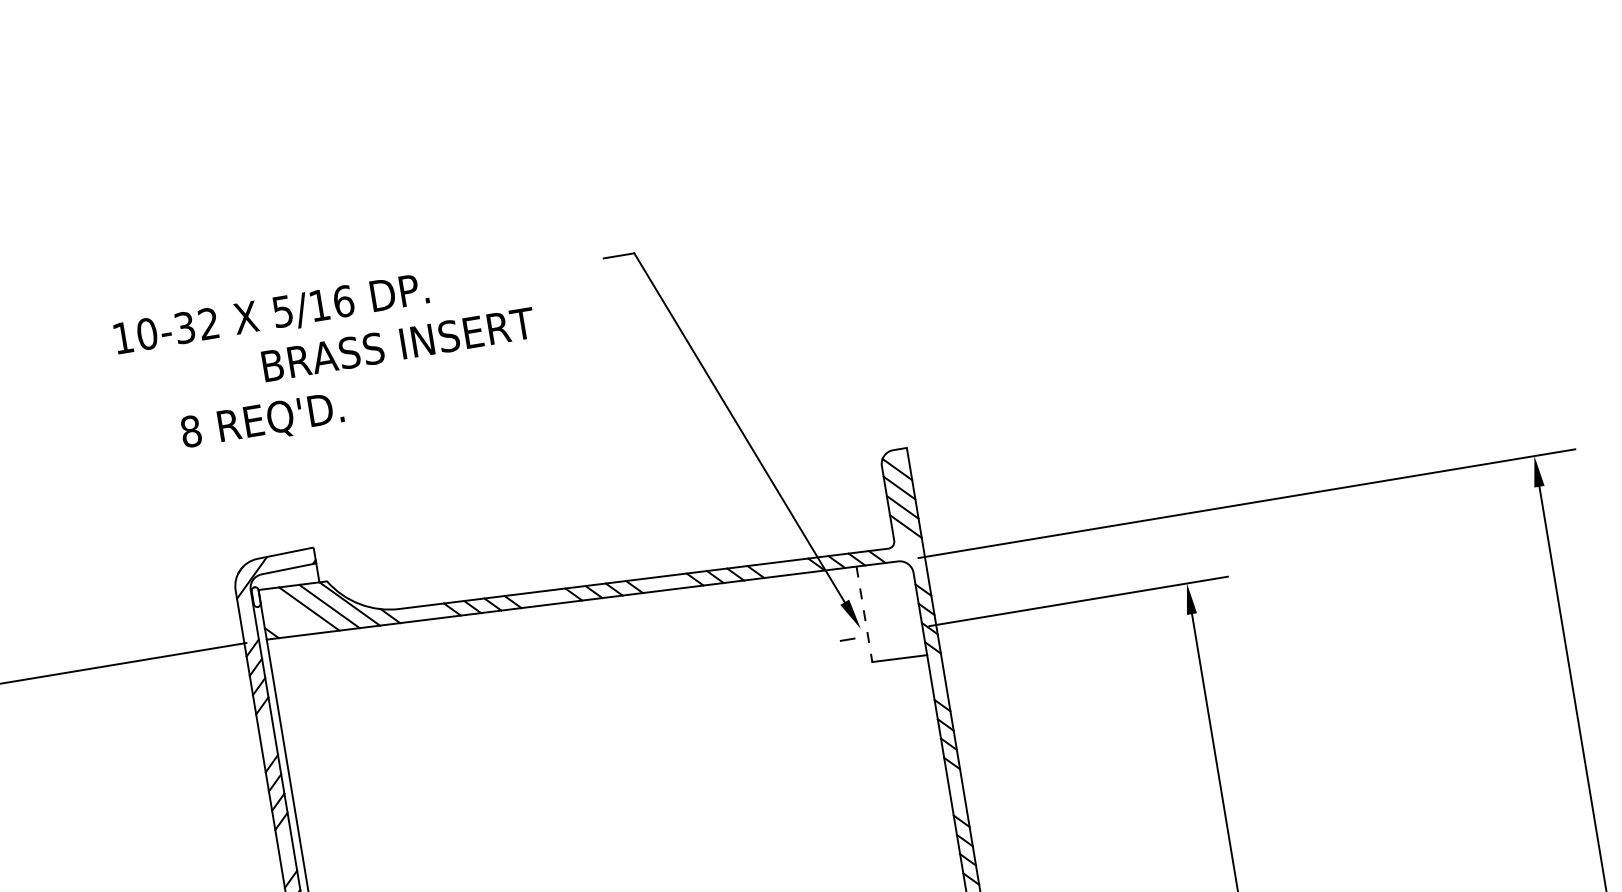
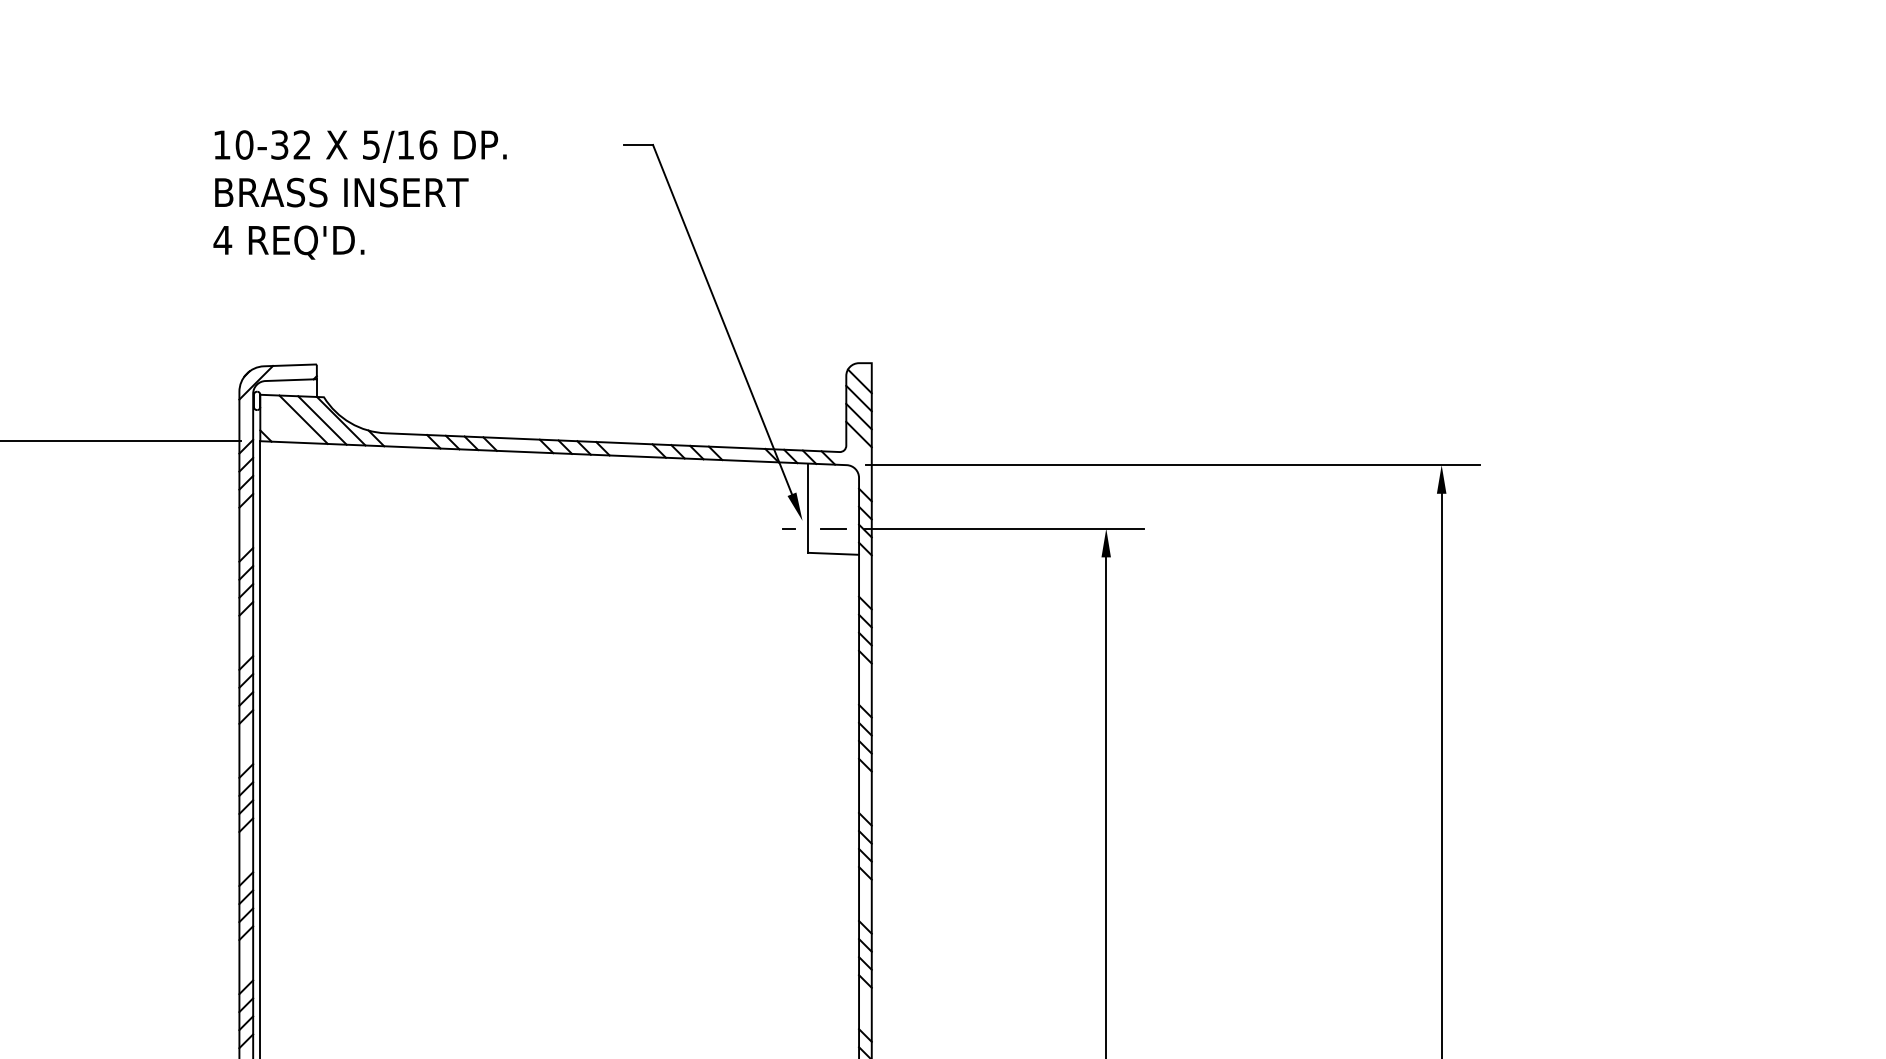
text: (271, 315) -> (360, 146), moved
text: (398, 344) -> (341, 192), moved
text: (190, 431) -> (222, 240), 8 -> 4
line: (864, 614) -> (808, 508), dashed -> solid
line: (895, 631) -> (833, 528), added

